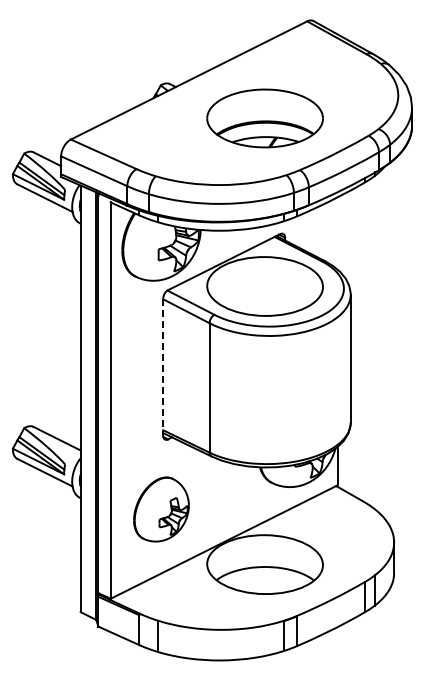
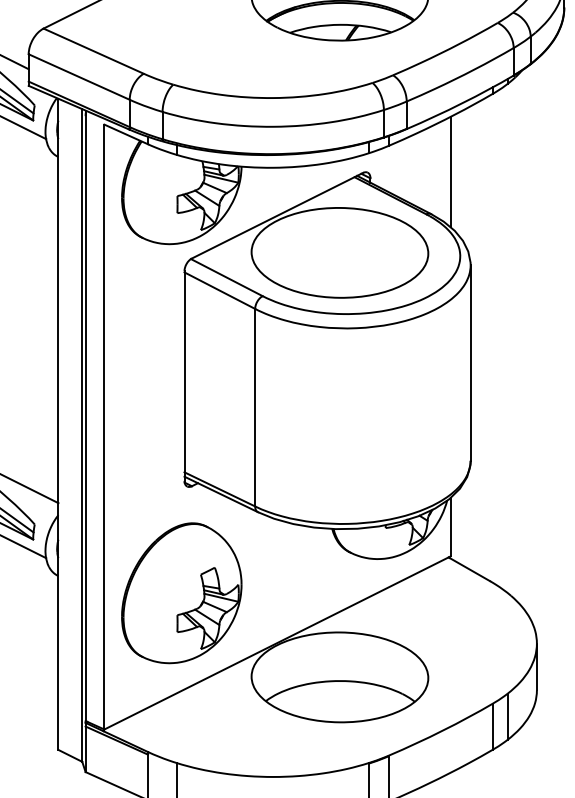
line: (337, 233) -> (450, 171), added
line: (163, 367) -> (184, 376), dashed -> solid
part: (161, 509) -> (181, 593), size x1.43

